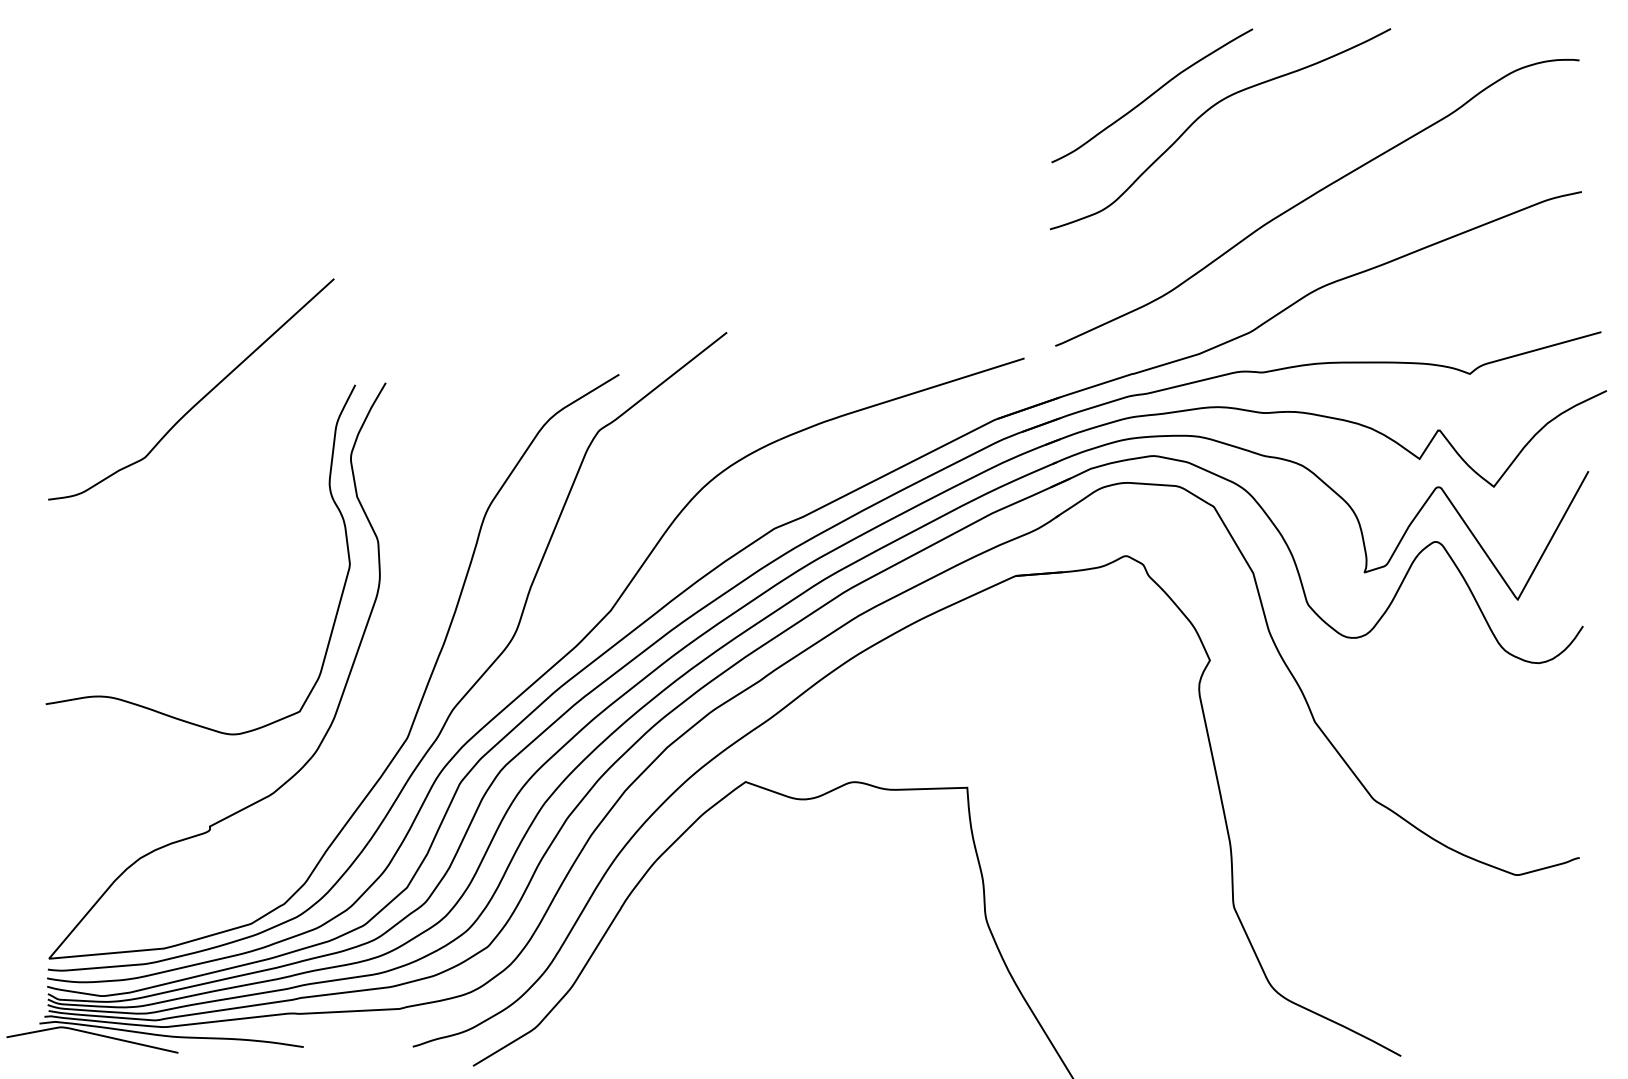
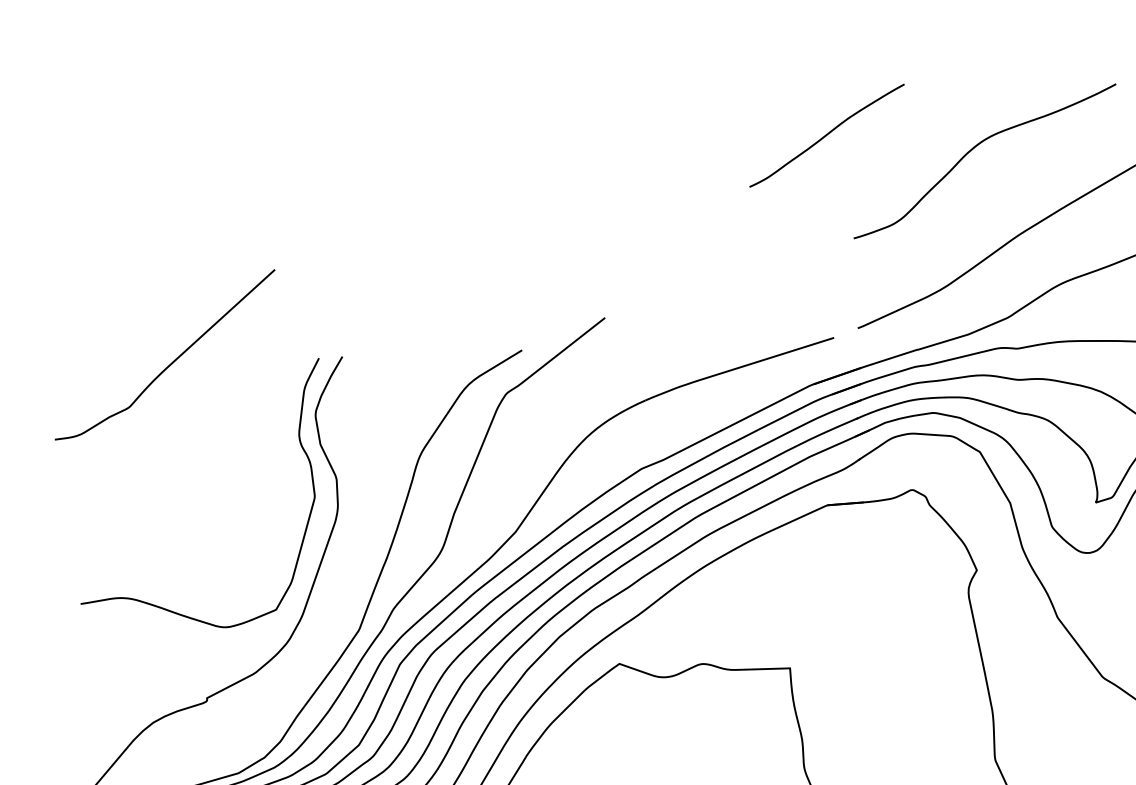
curve: (1152, 95) -> (827, 135), moved
curve: (197, 401) -> (169, 364), moved

